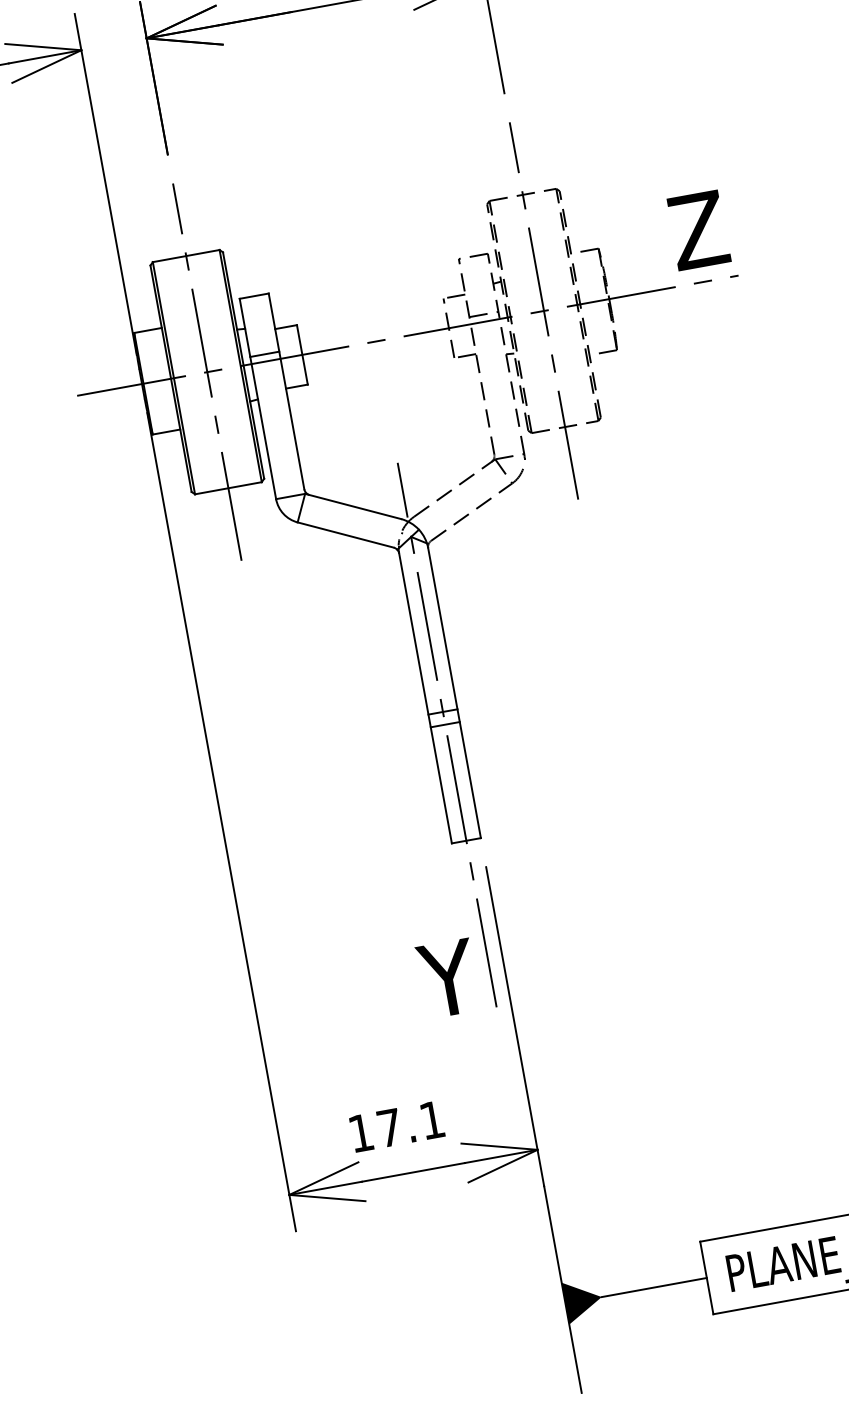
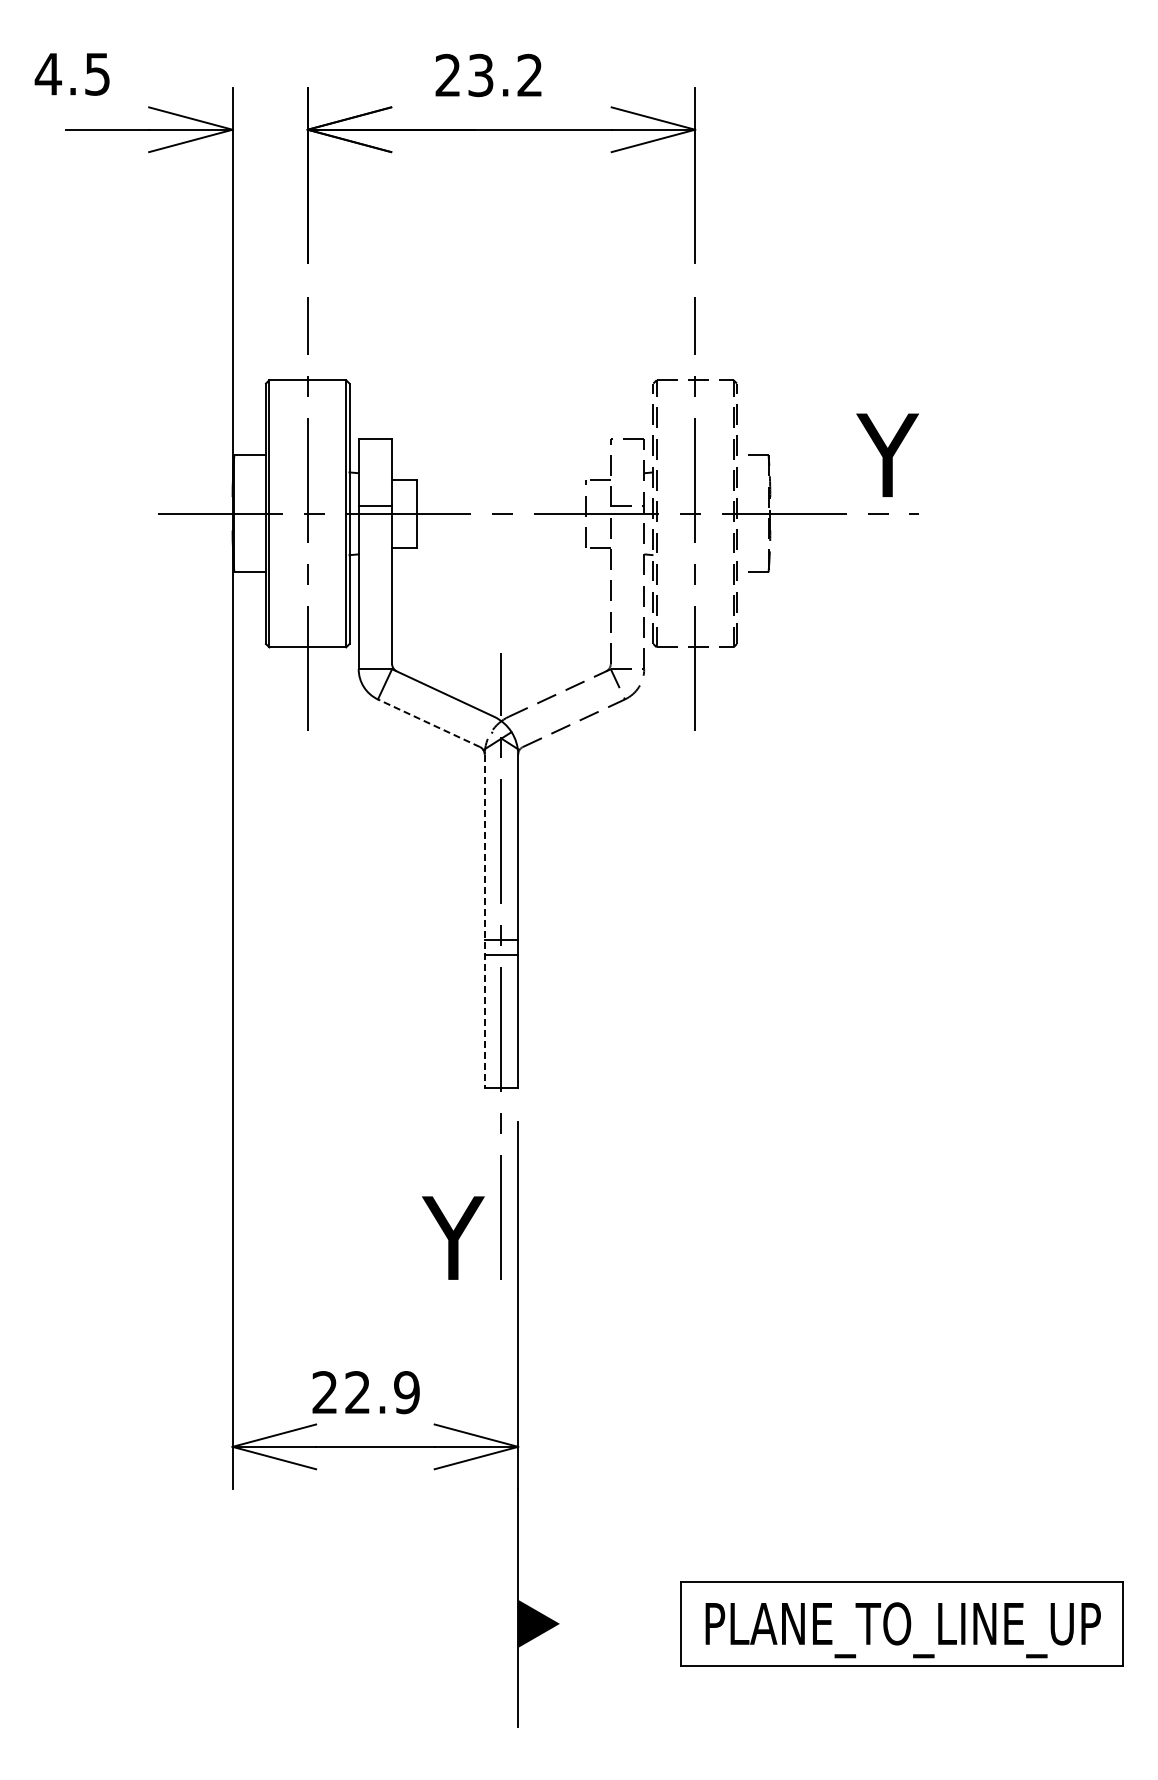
text: (701, 230) -> (886, 455), Z -> Y
line: (345, 535) -> (428, 723), solid -> dashed
line: (425, 698) -> (484, 921), solid -> dashed
text: (396, 1126) -> (365, 1392), 17.1 -> 22.9
line: (653, 1287) -> (619, 1623), removed

